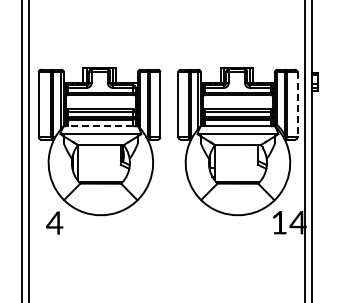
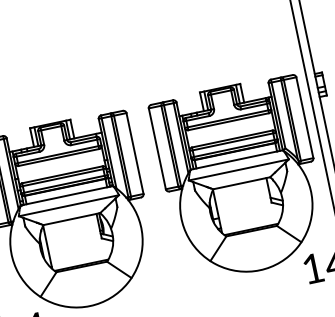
line: (297, 104) -> (304, 117), dashed -> solid
line: (98, 126) -> (63, 196), dashed -> solid

